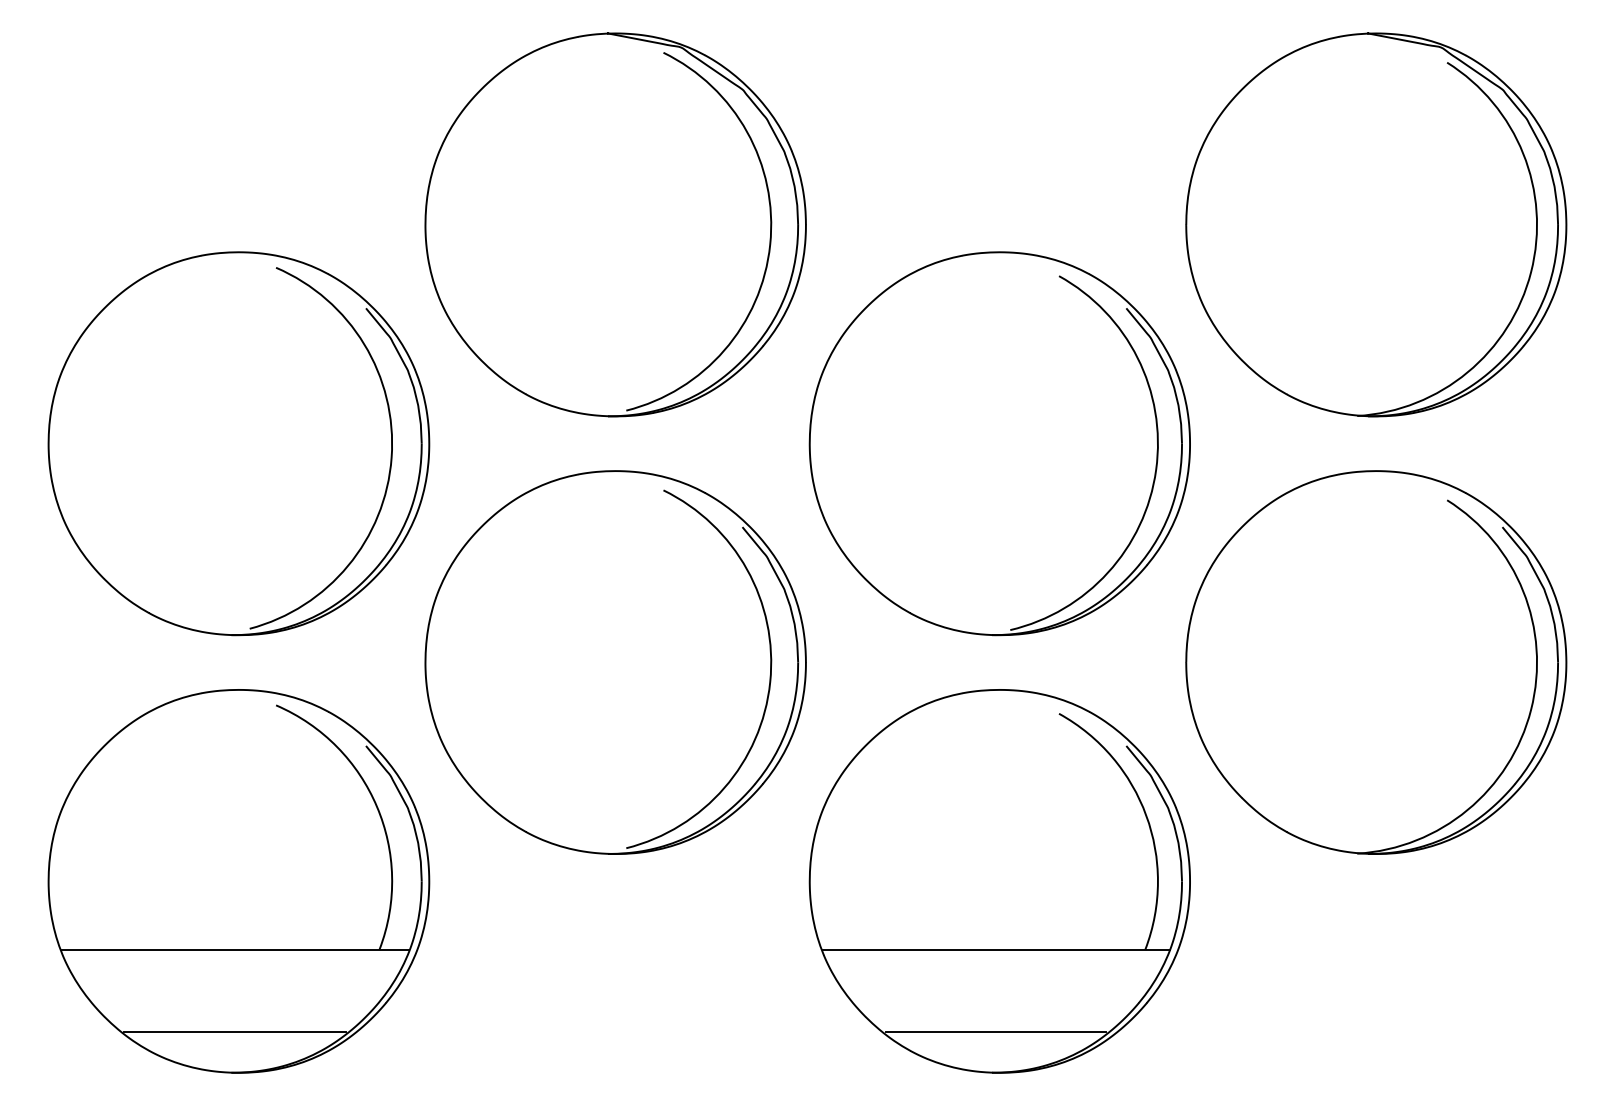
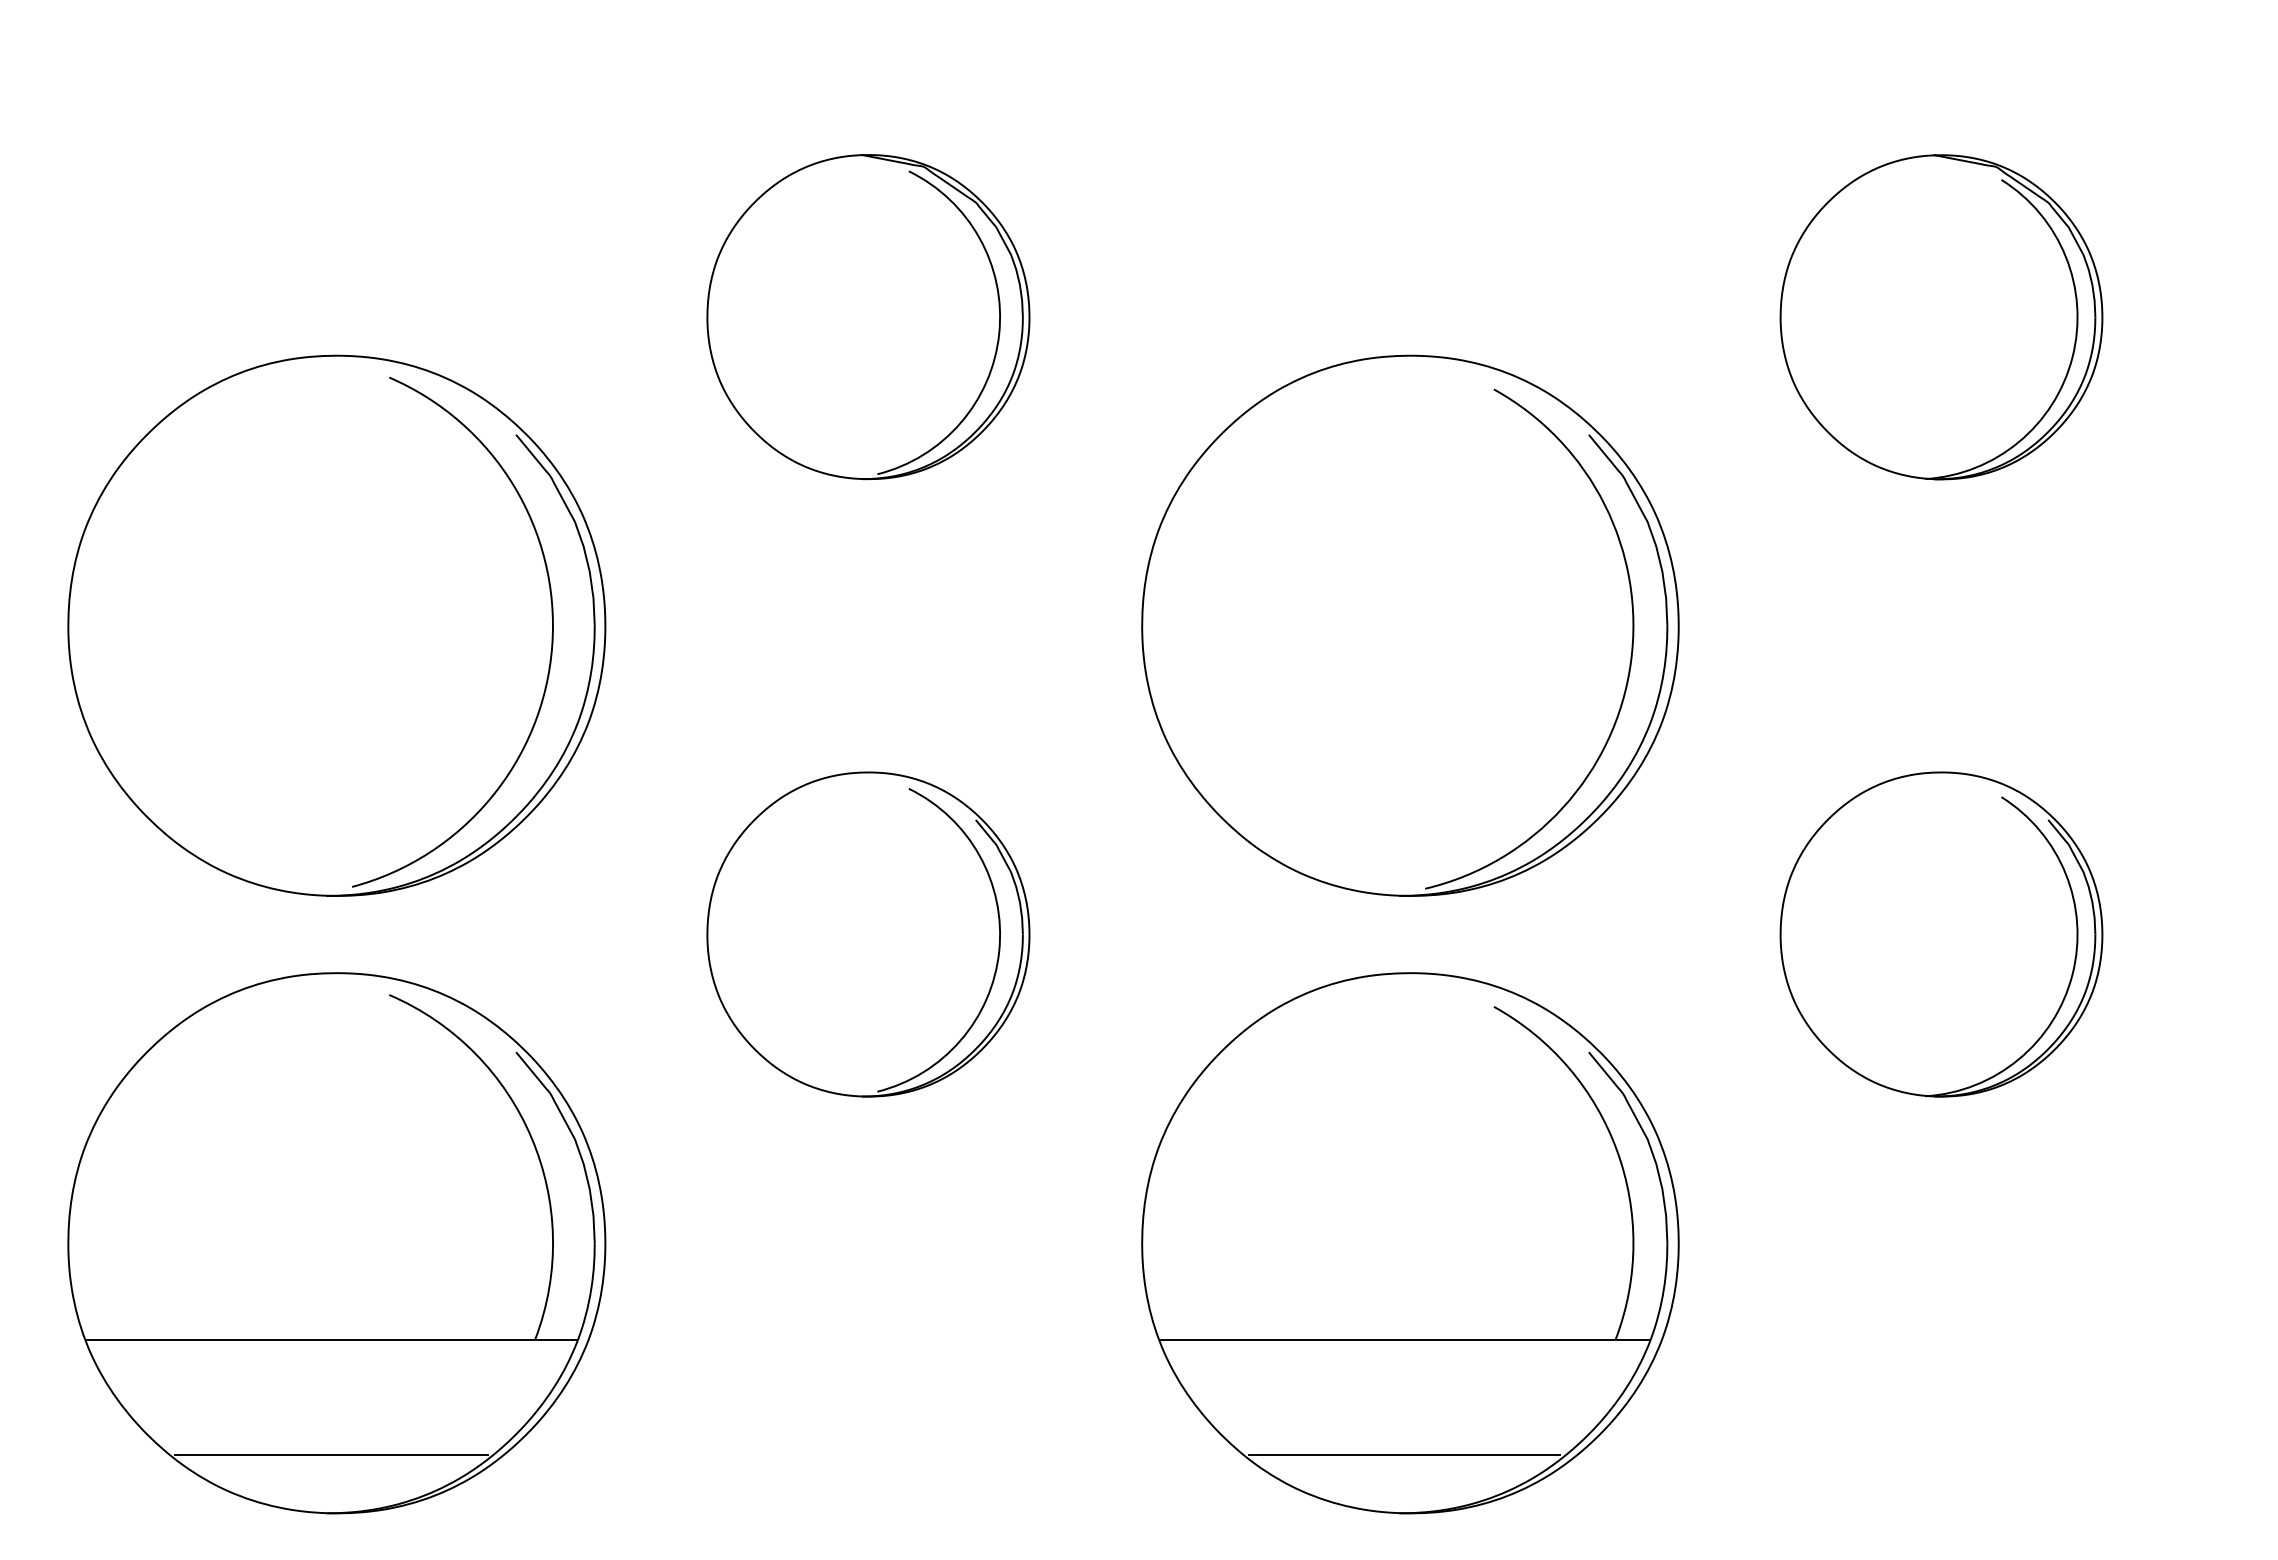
part: (615, 224) -> (868, 316), size x0.6
part: (1376, 225) -> (1941, 317), size x0.6
part: (615, 662) -> (868, 934), size x0.6
part: (1376, 662) -> (1941, 934), size x0.6

